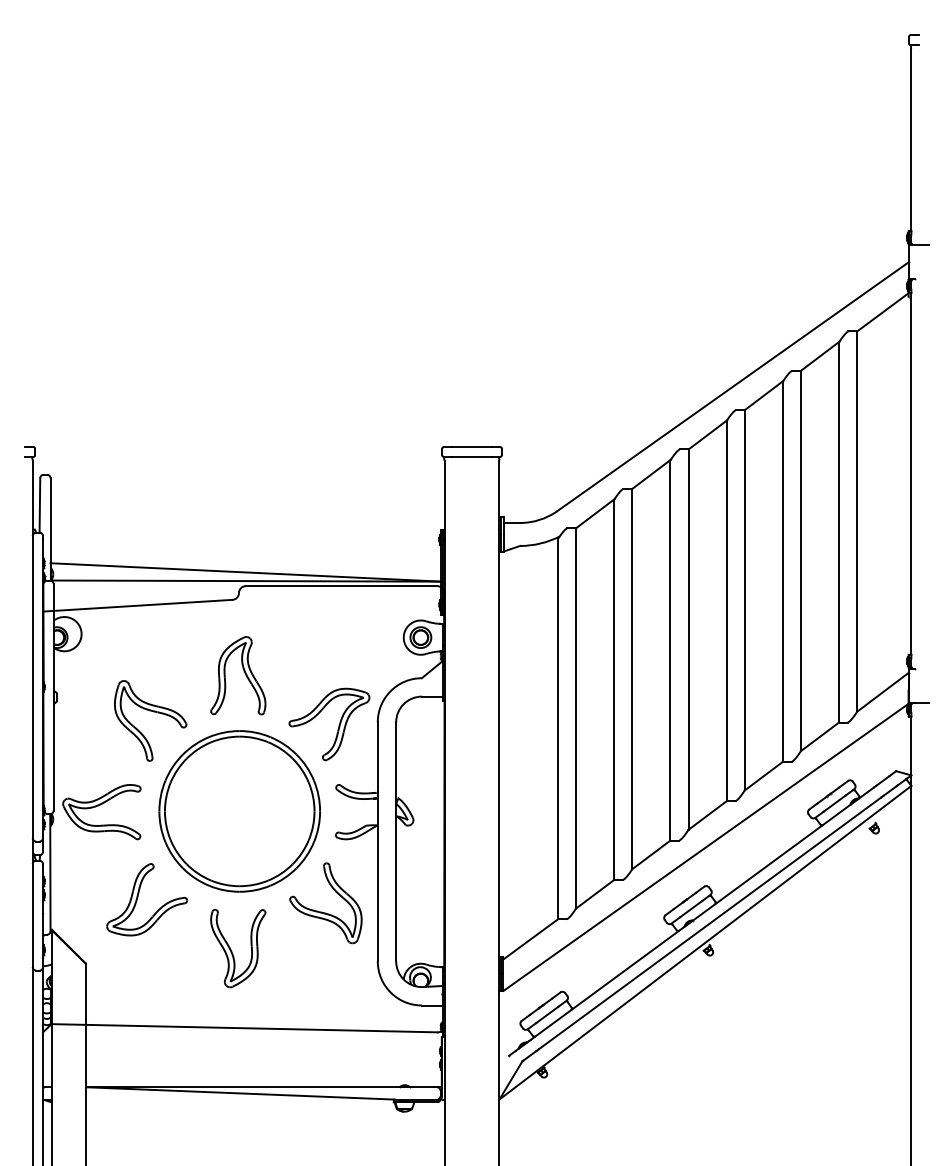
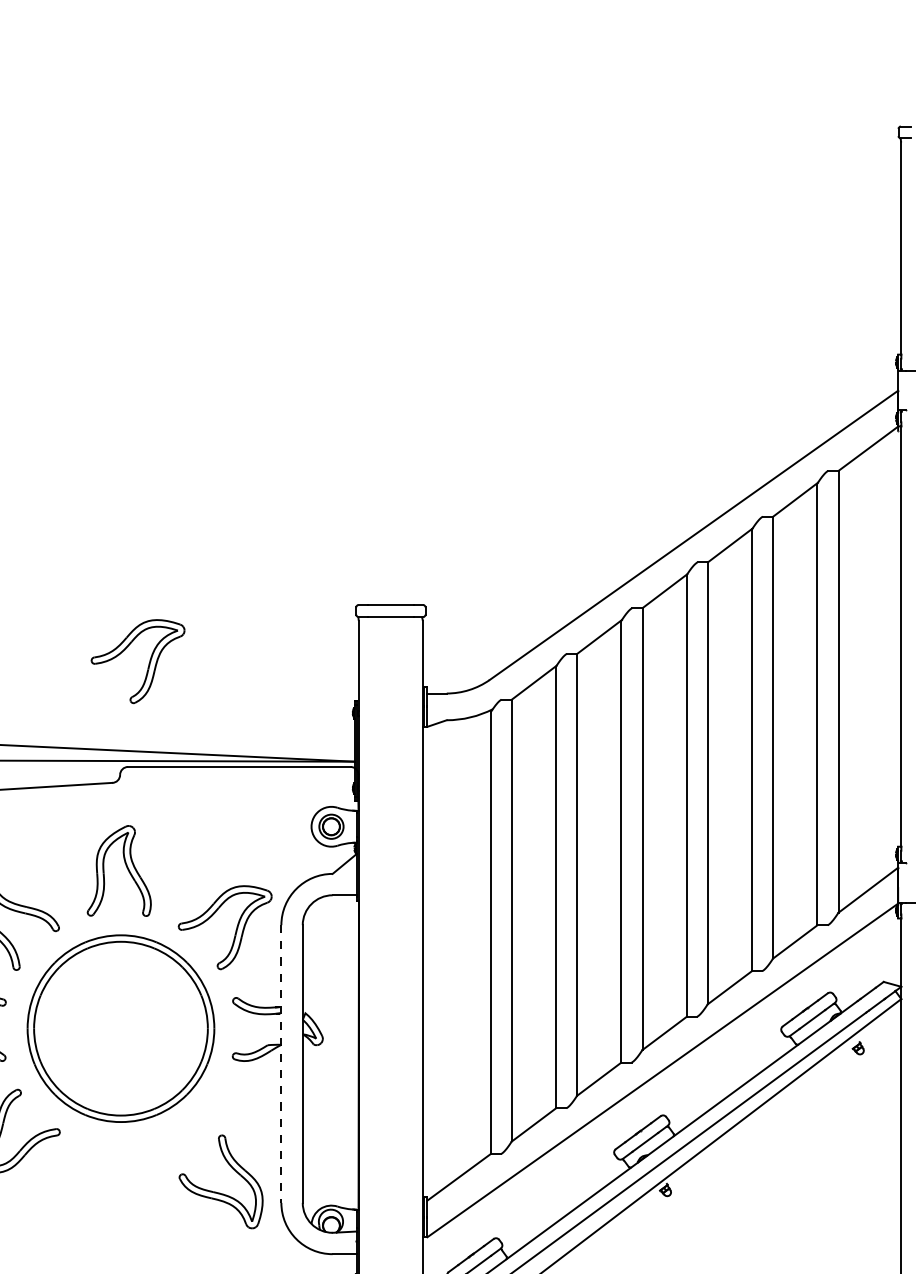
part: (263, 496) -> (148, 662), added
line: (377, 841) -> (281, 1063), solid -> dashed
part: (322, 911) -> (217, 1191), moved
part: (232, 951) -> (112, 1191), removed

